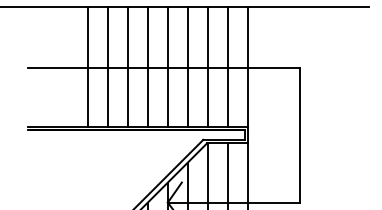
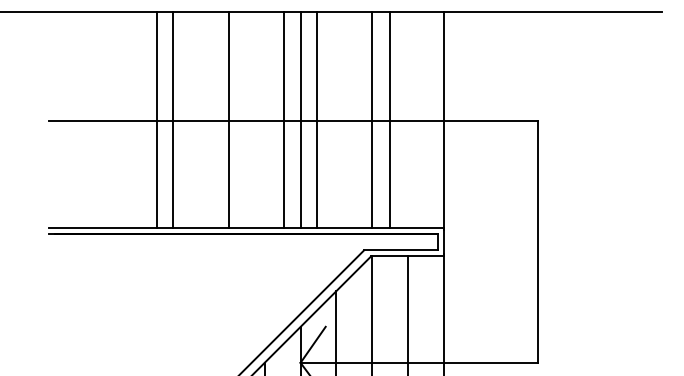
line: (107, 66) -> (172, 119), moved
line: (147, 66) -> (283, 119), moved
line: (187, 66) -> (316, 119), moved
line: (228, 66) -> (391, 119), moved

